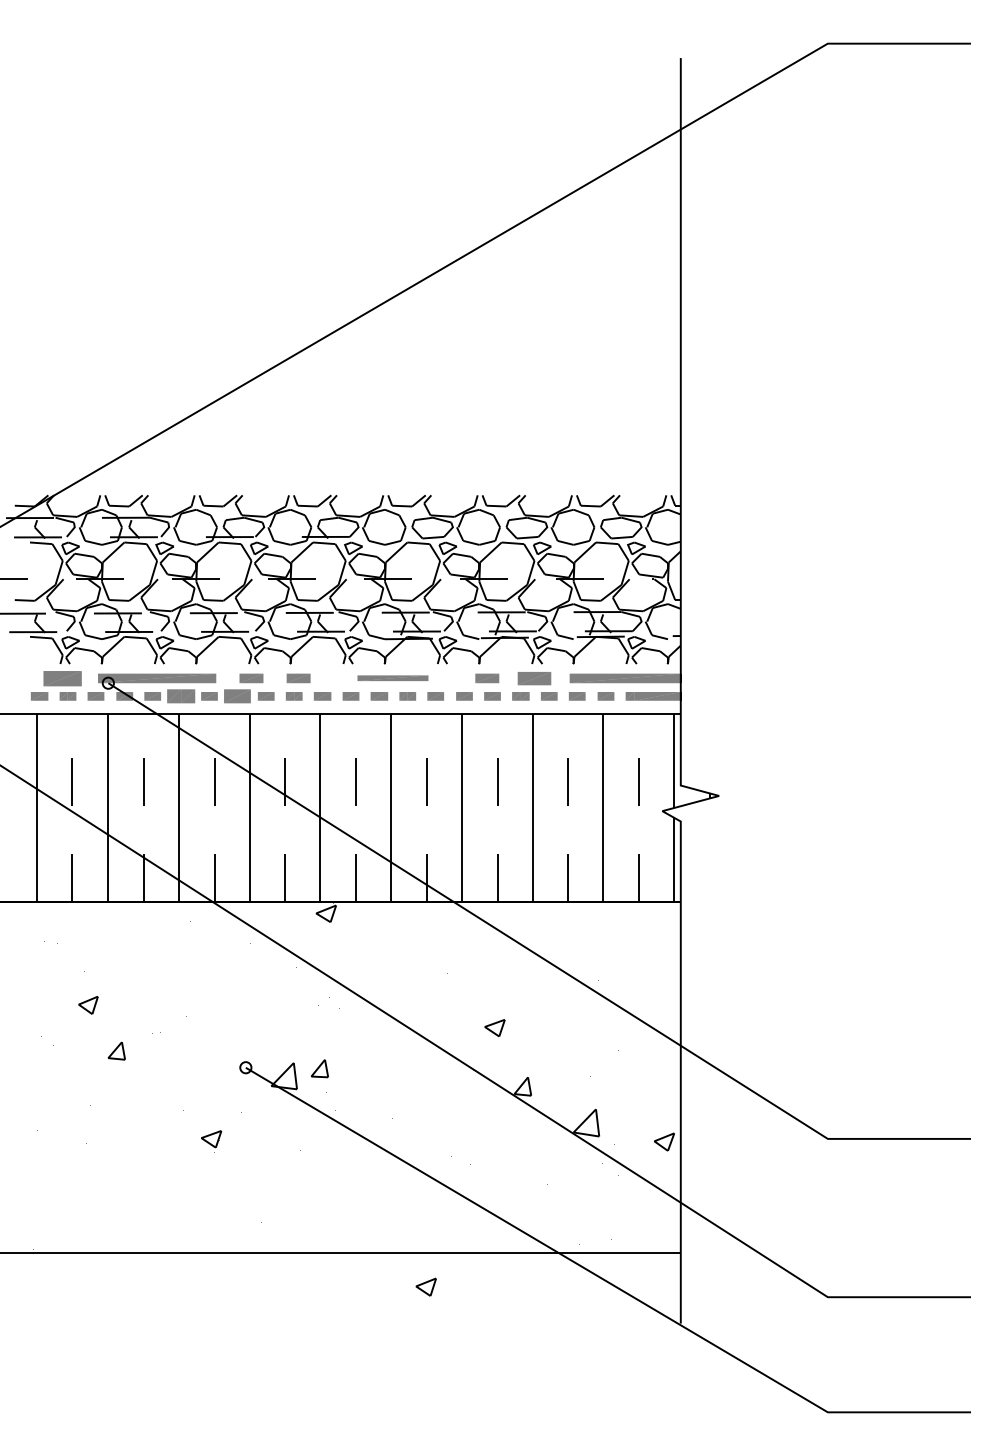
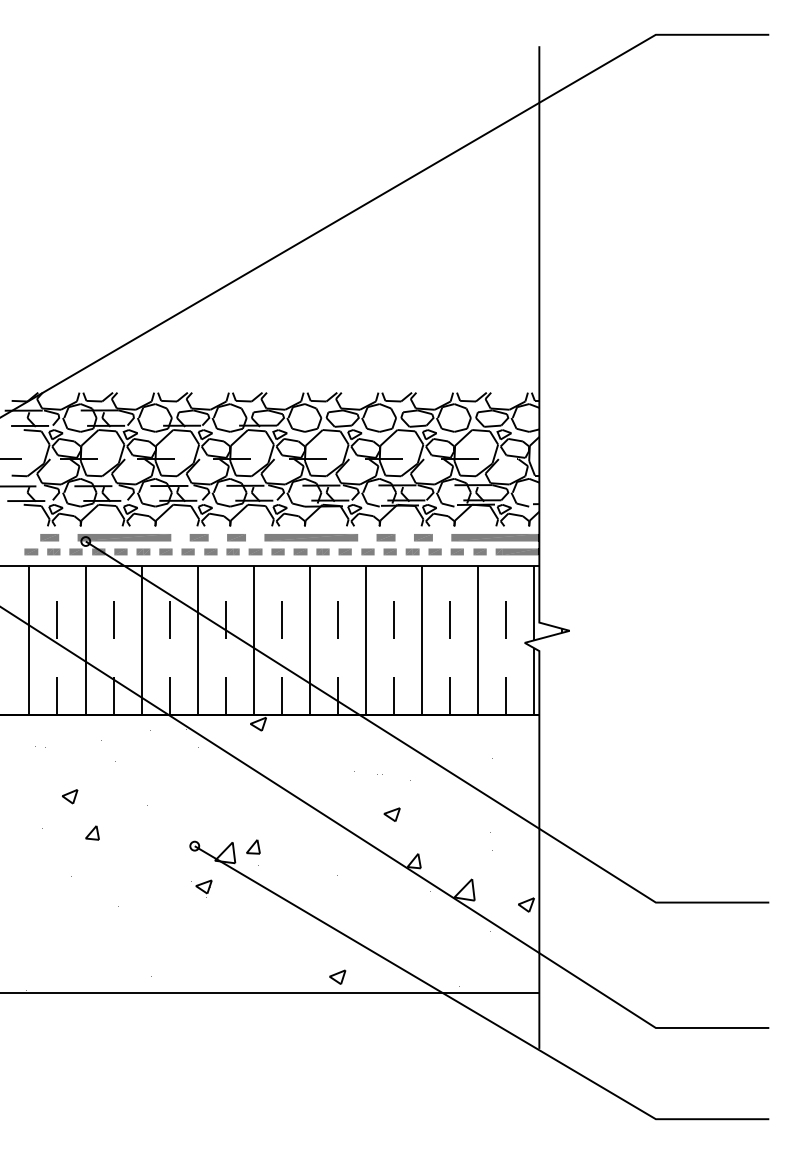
part: (62, 677) -> (49, 536), size x0.62
part: (392, 677) -> (310, 536), size x1.67
part: (534, 677) -> (423, 536), size x0.71
part: (180, 696) -> (142, 552), size x0.62
part: (237, 696) -> (188, 552), size x0.62
part: (211, 1141) -> (203, 888), moved
part: (425, 1286) -> (337, 976), moved

